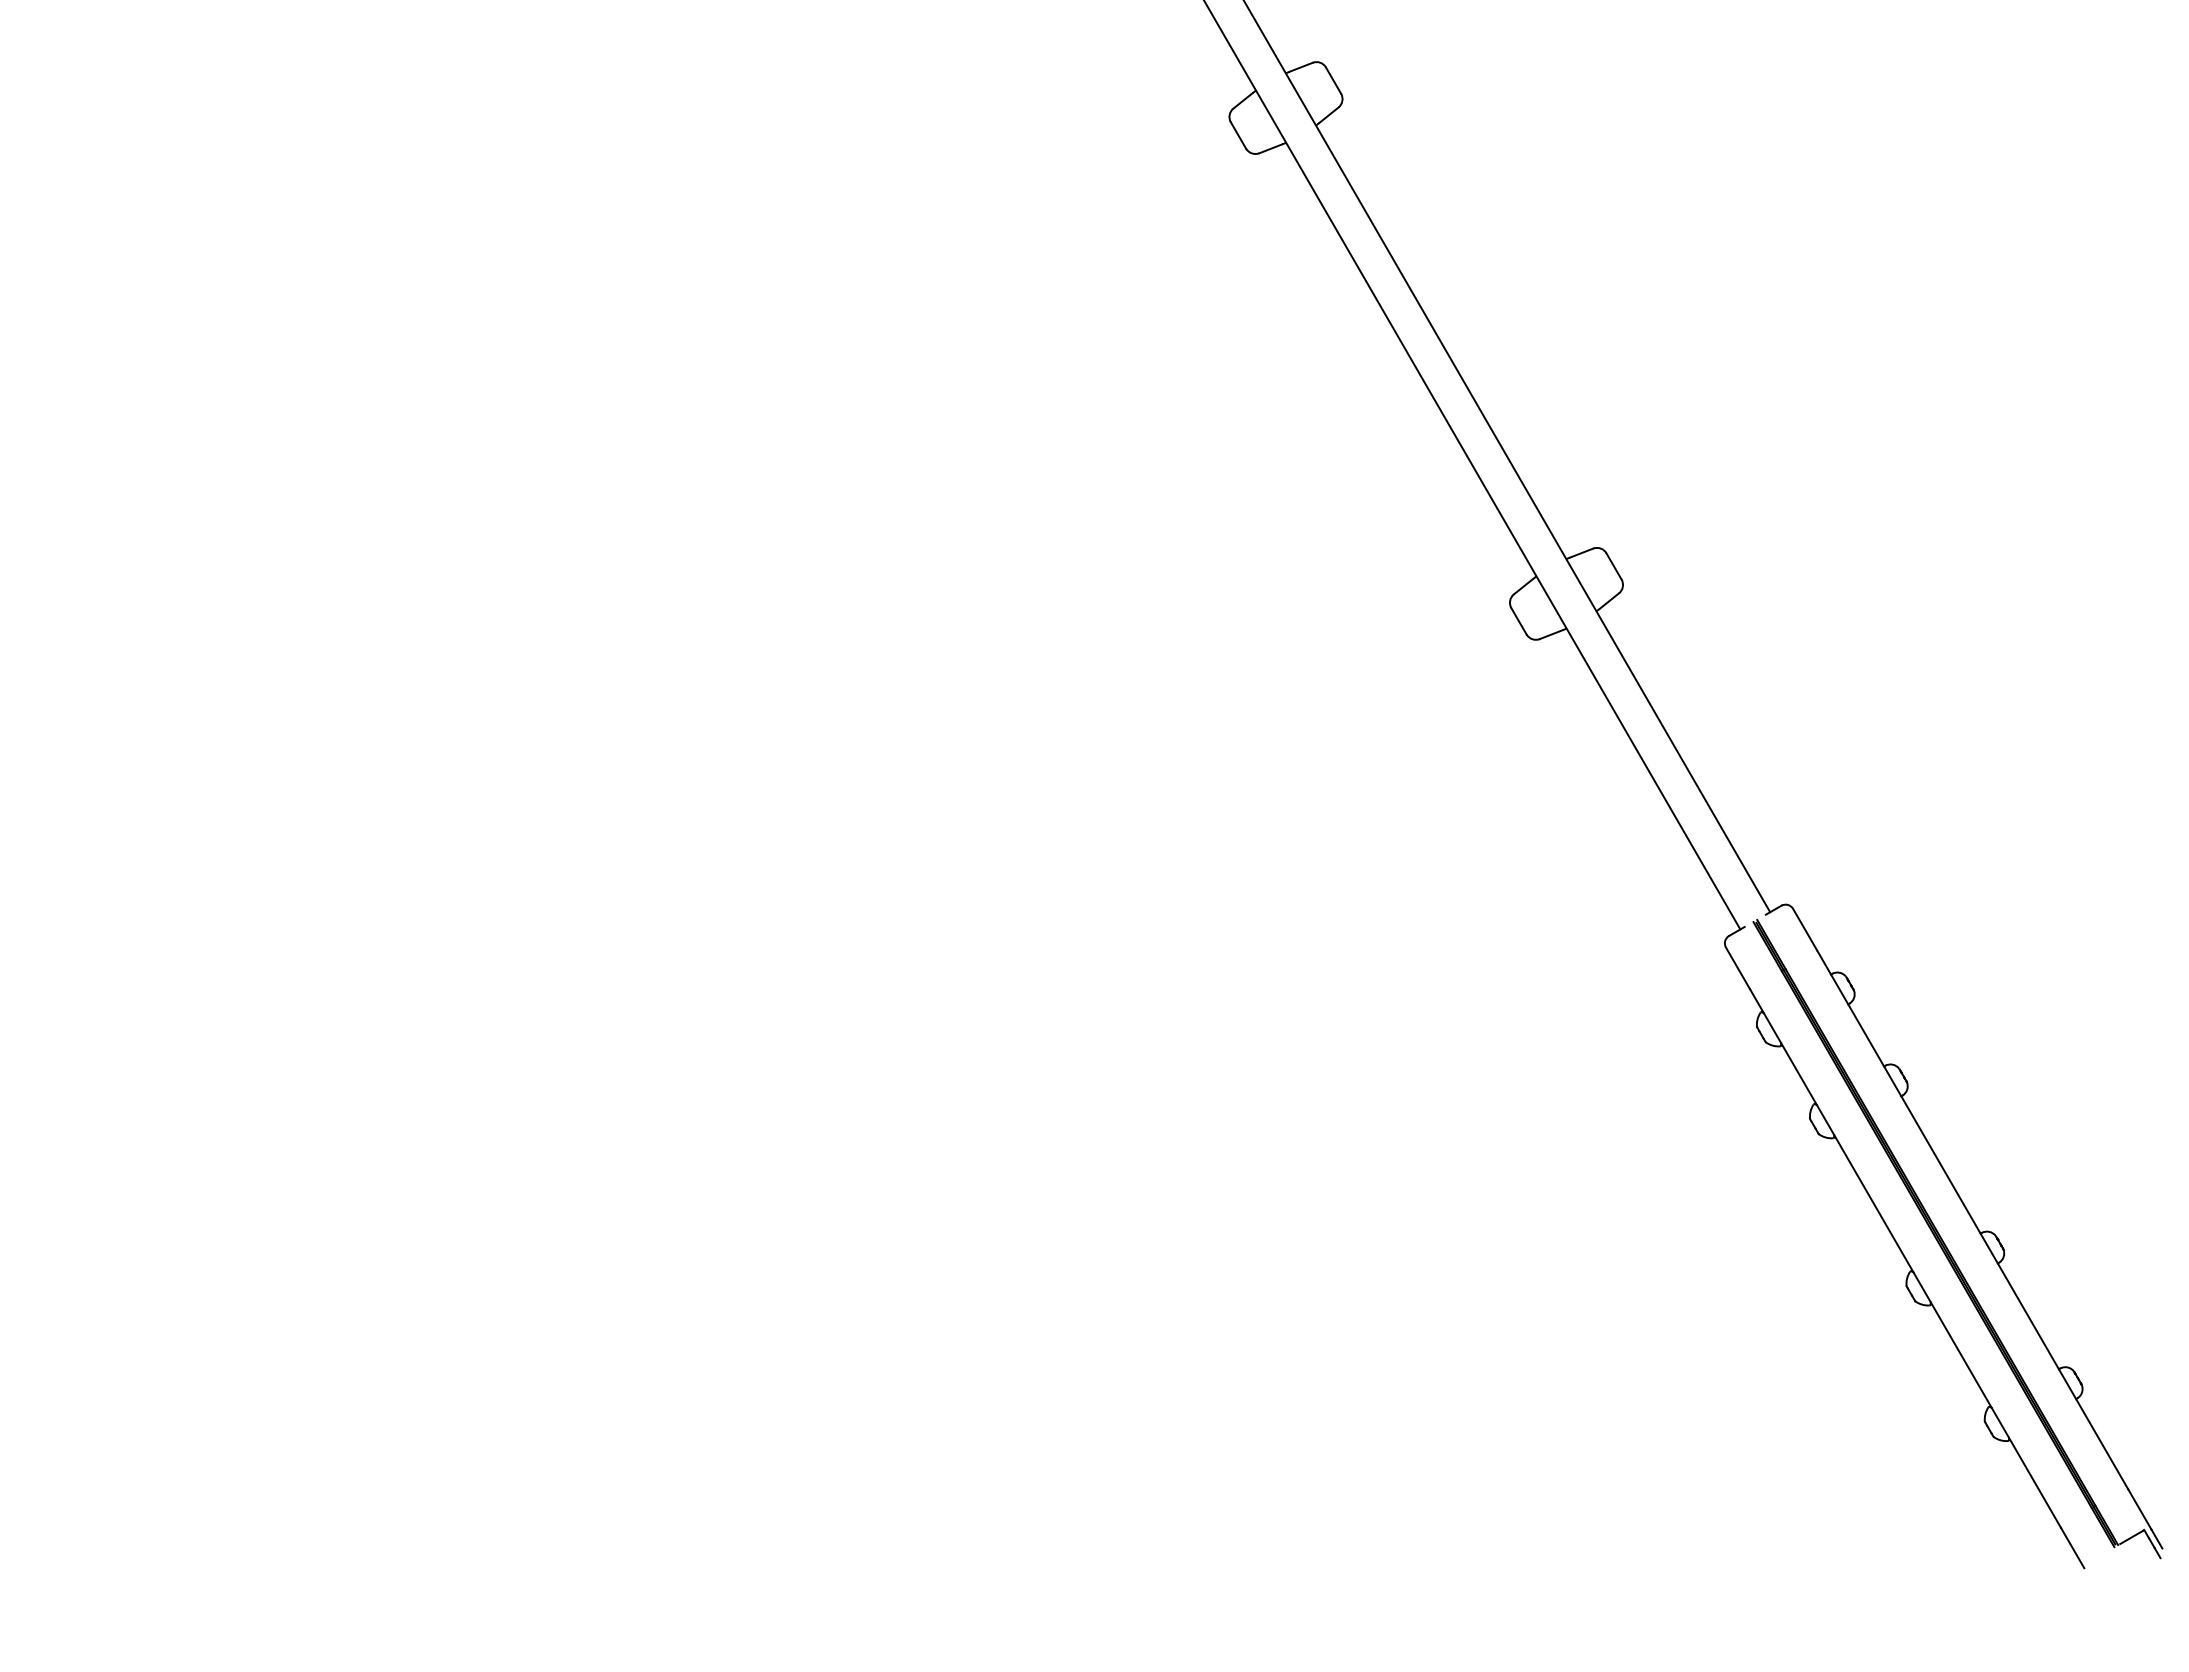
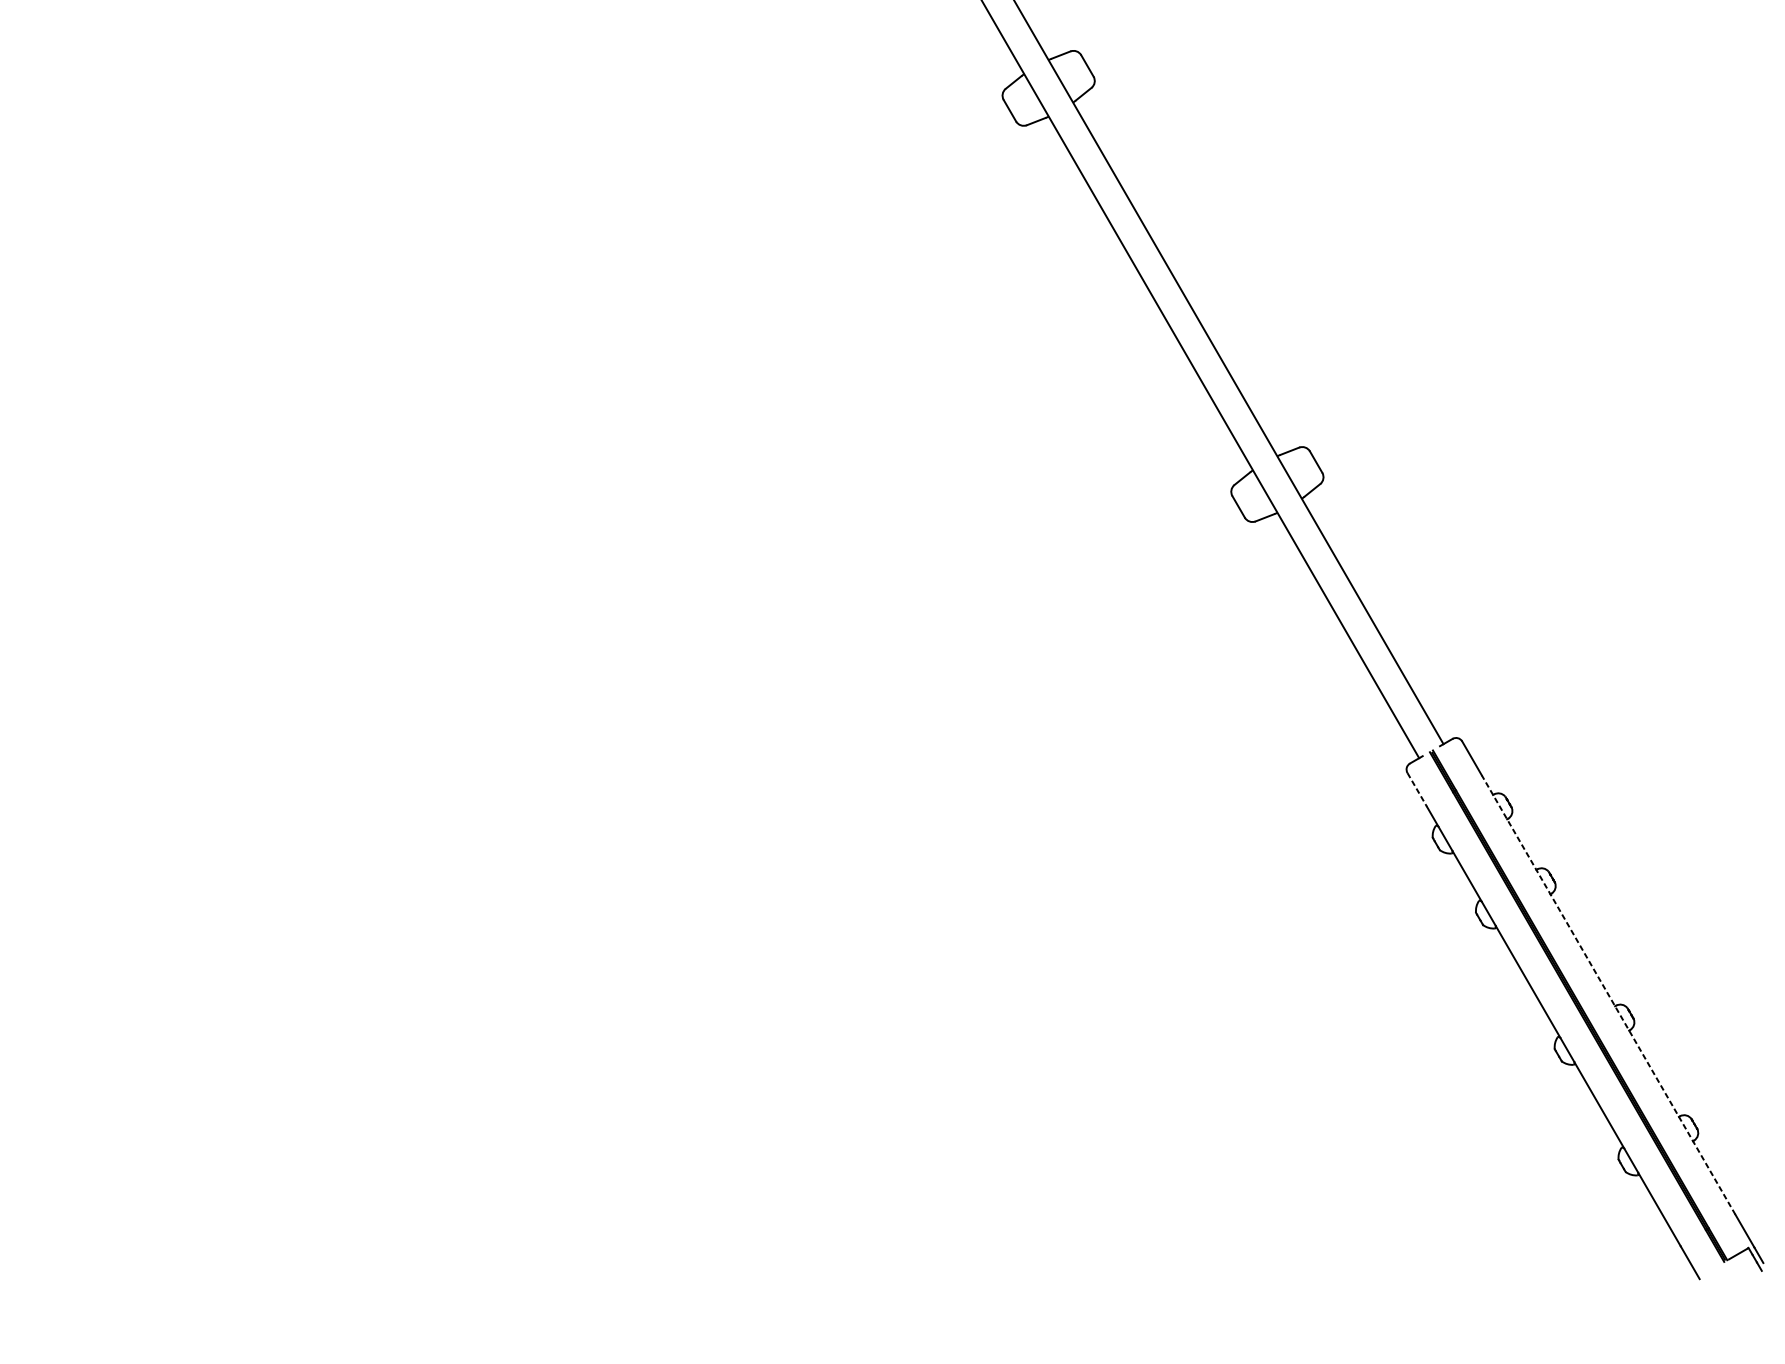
line: (1738, 968) -> (1417, 790), solid -> dashed
line: (1972, 1219) -> (1608, 994), solid -> dashed

